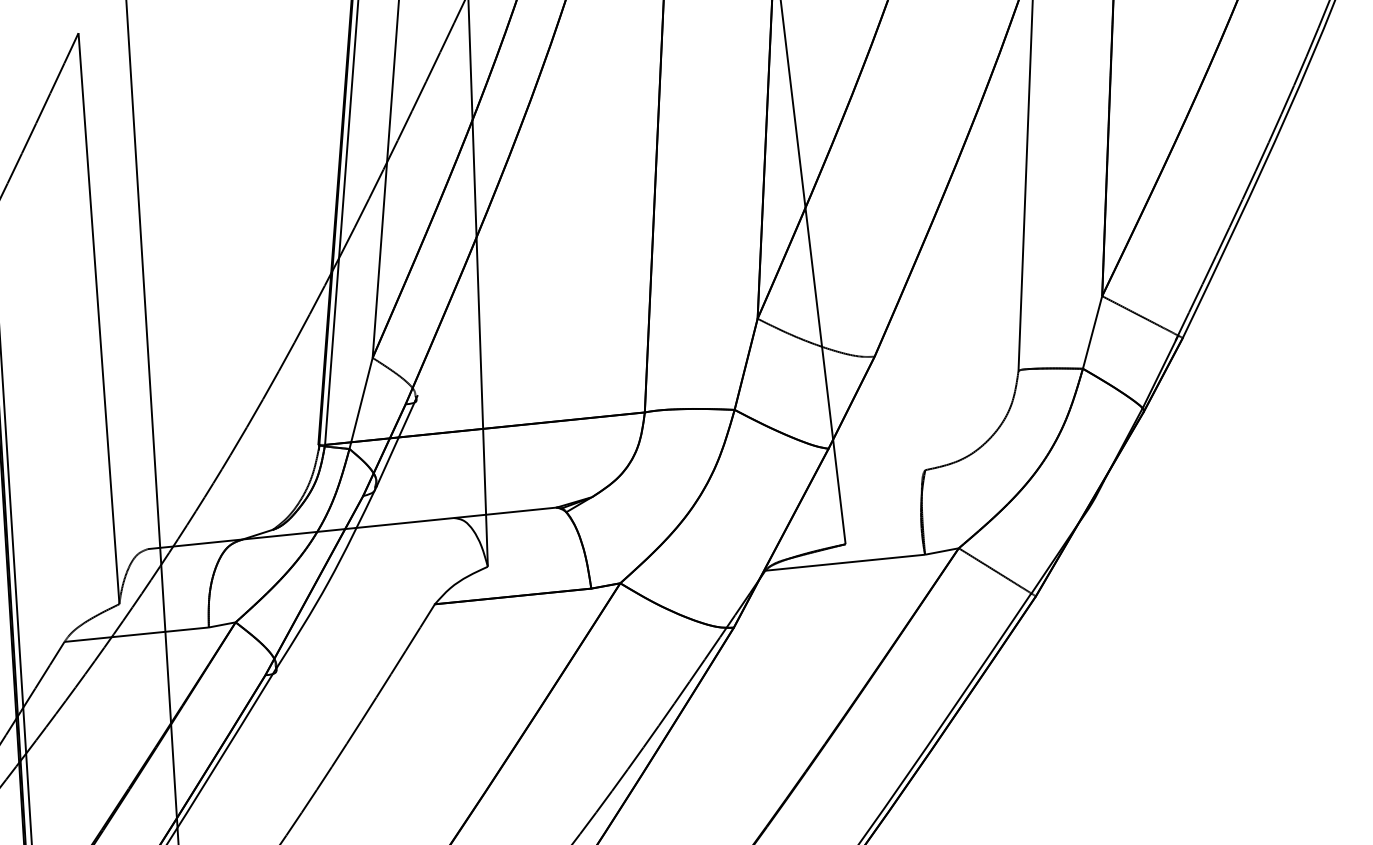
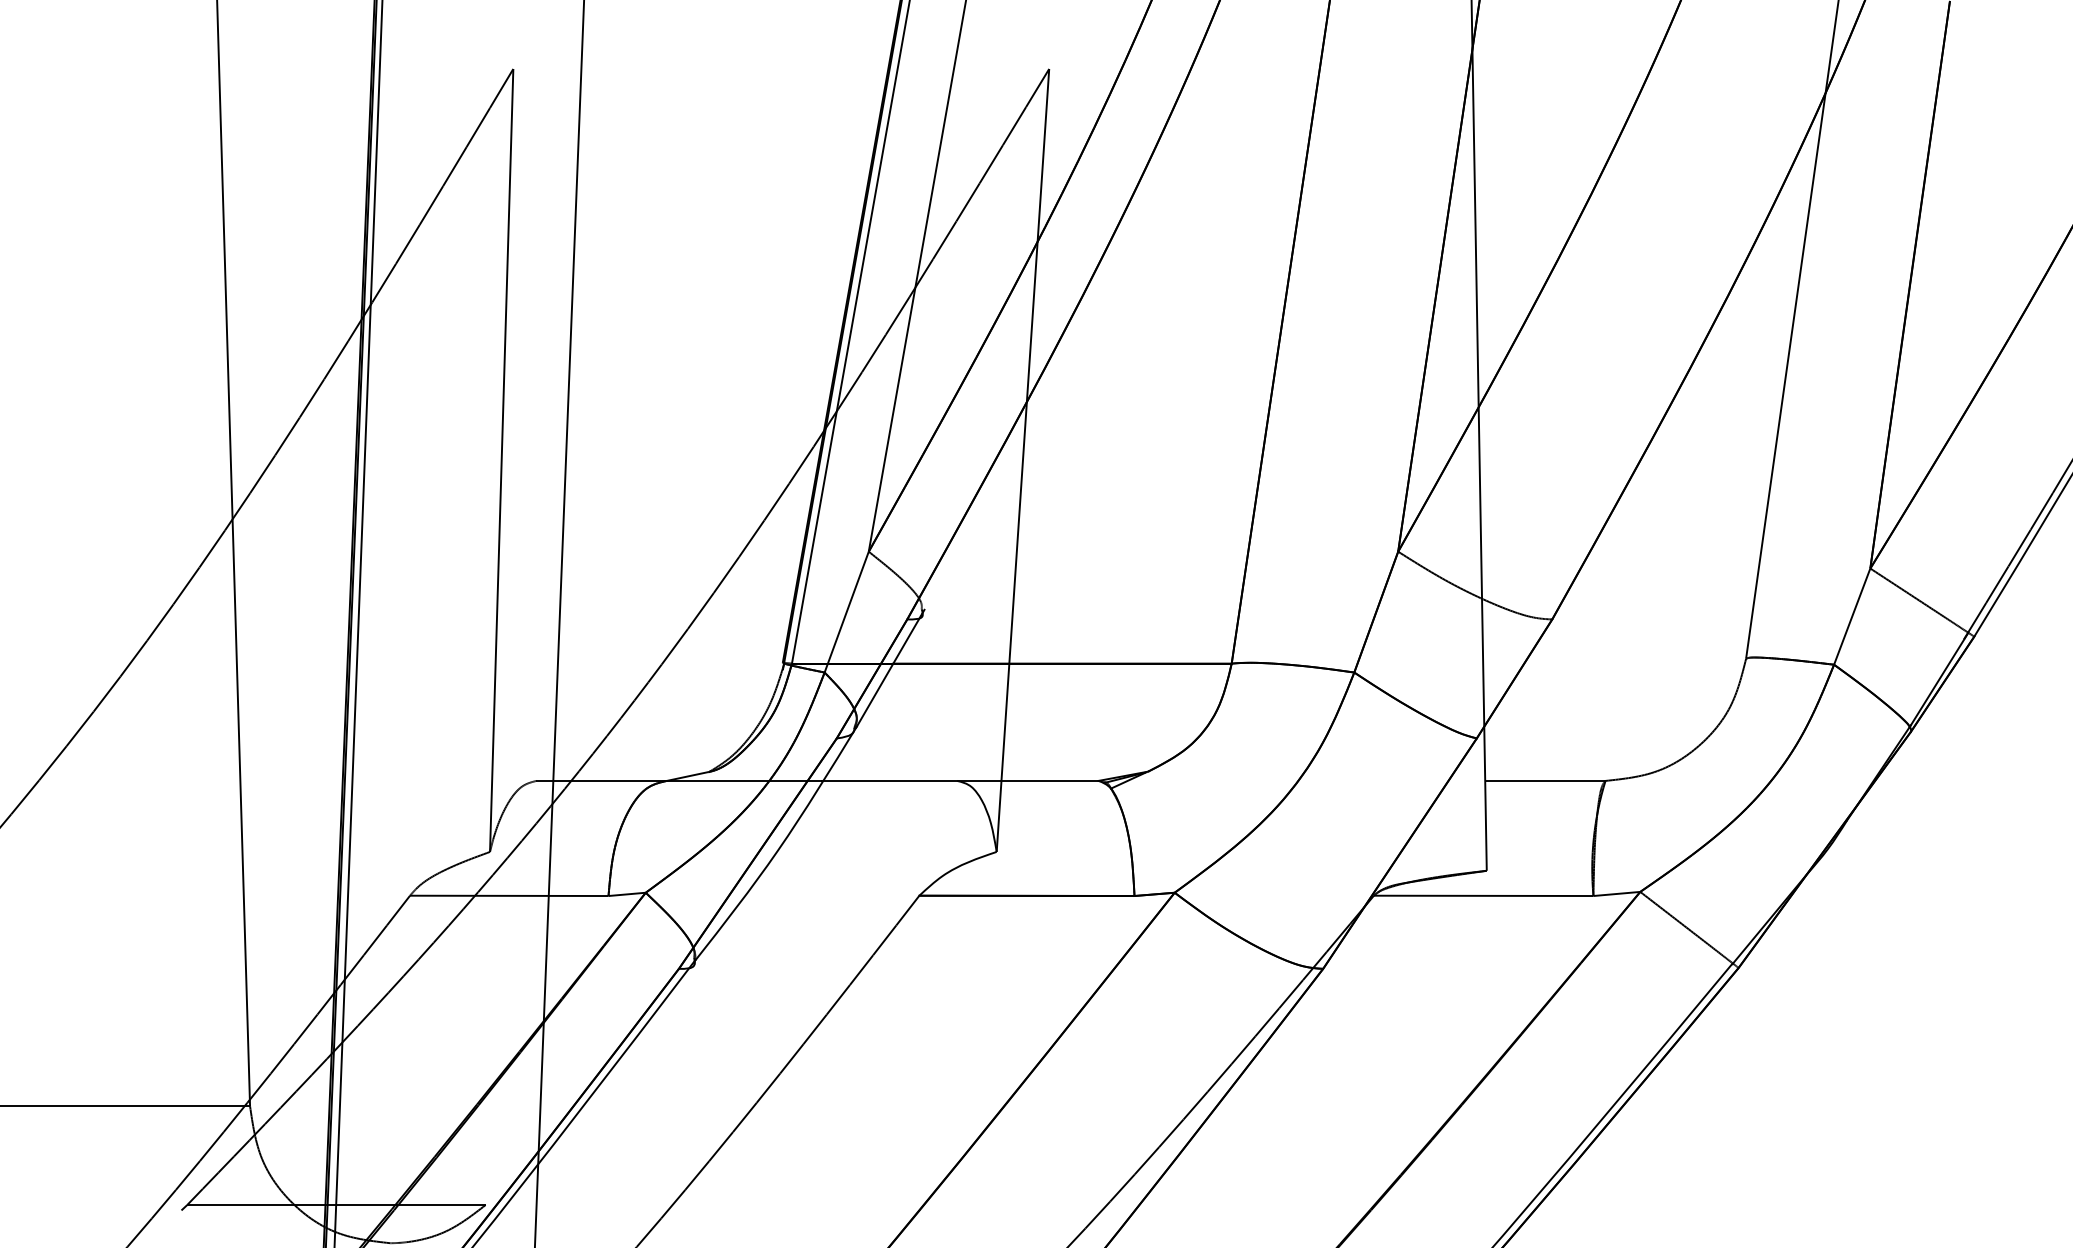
line: (881, 474) -> (1545, 780), added

